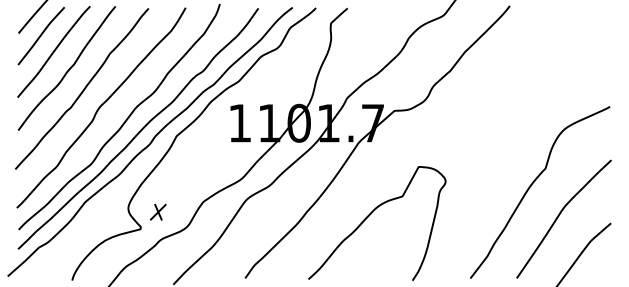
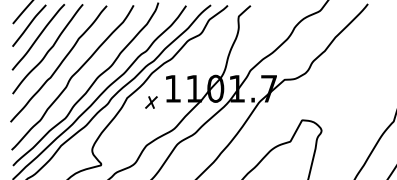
part: (157, 211) -> (150, 101), moved

